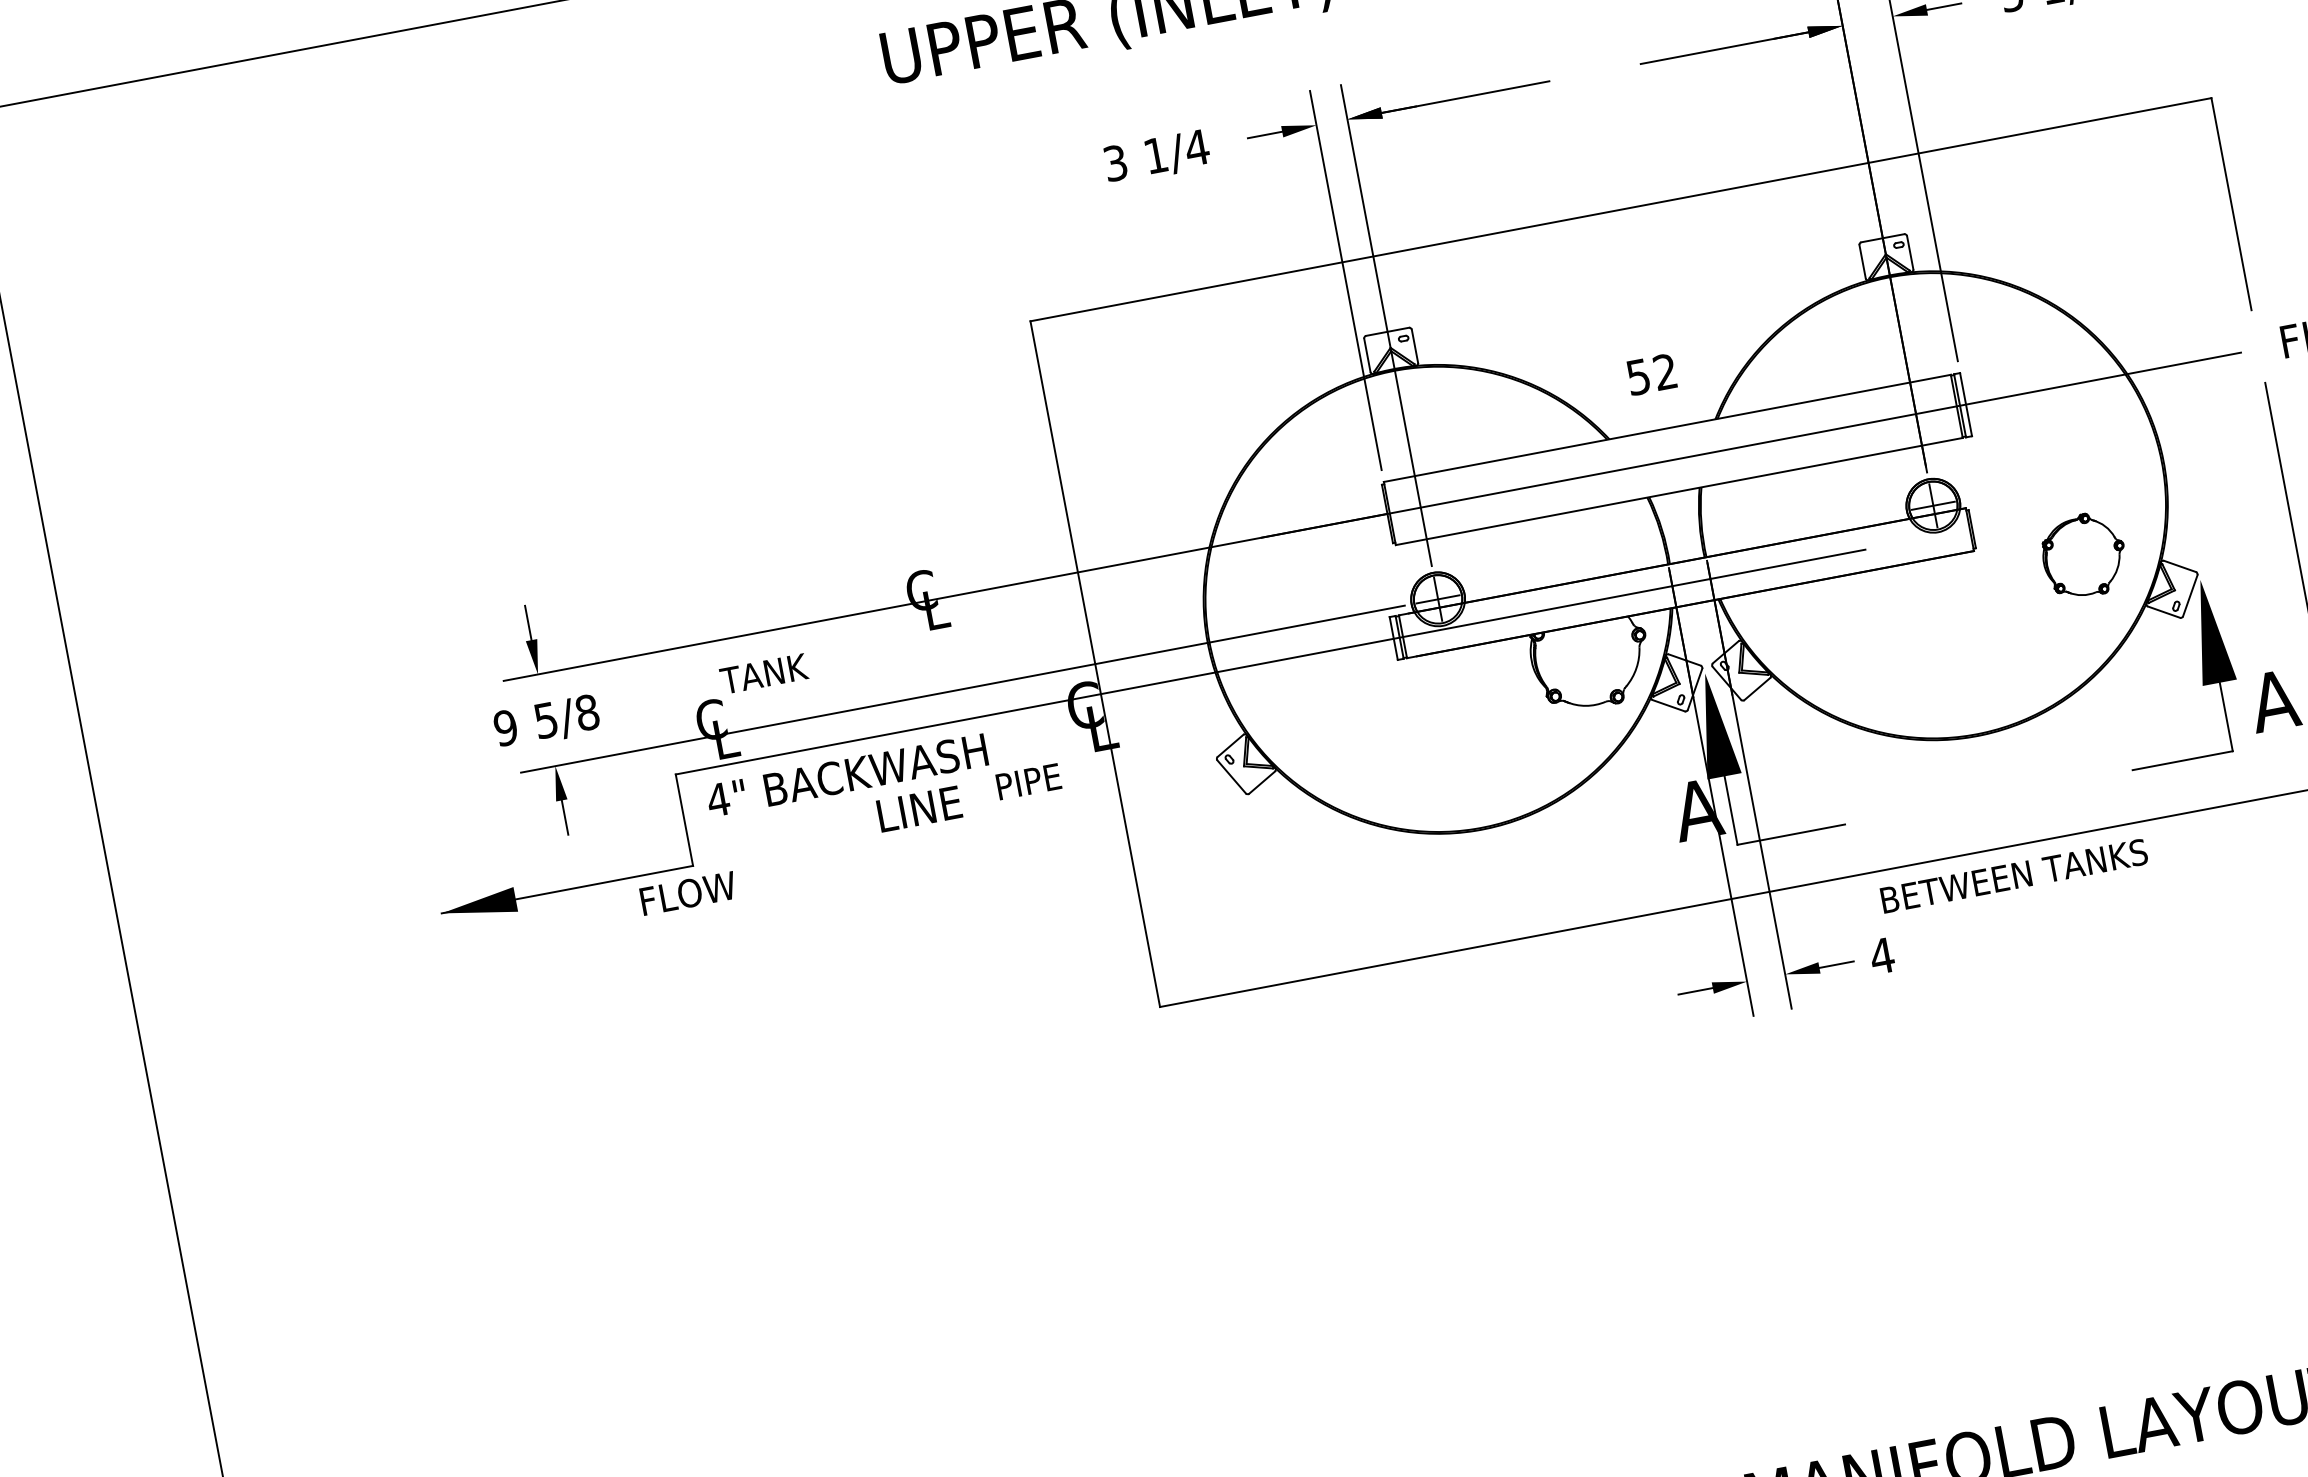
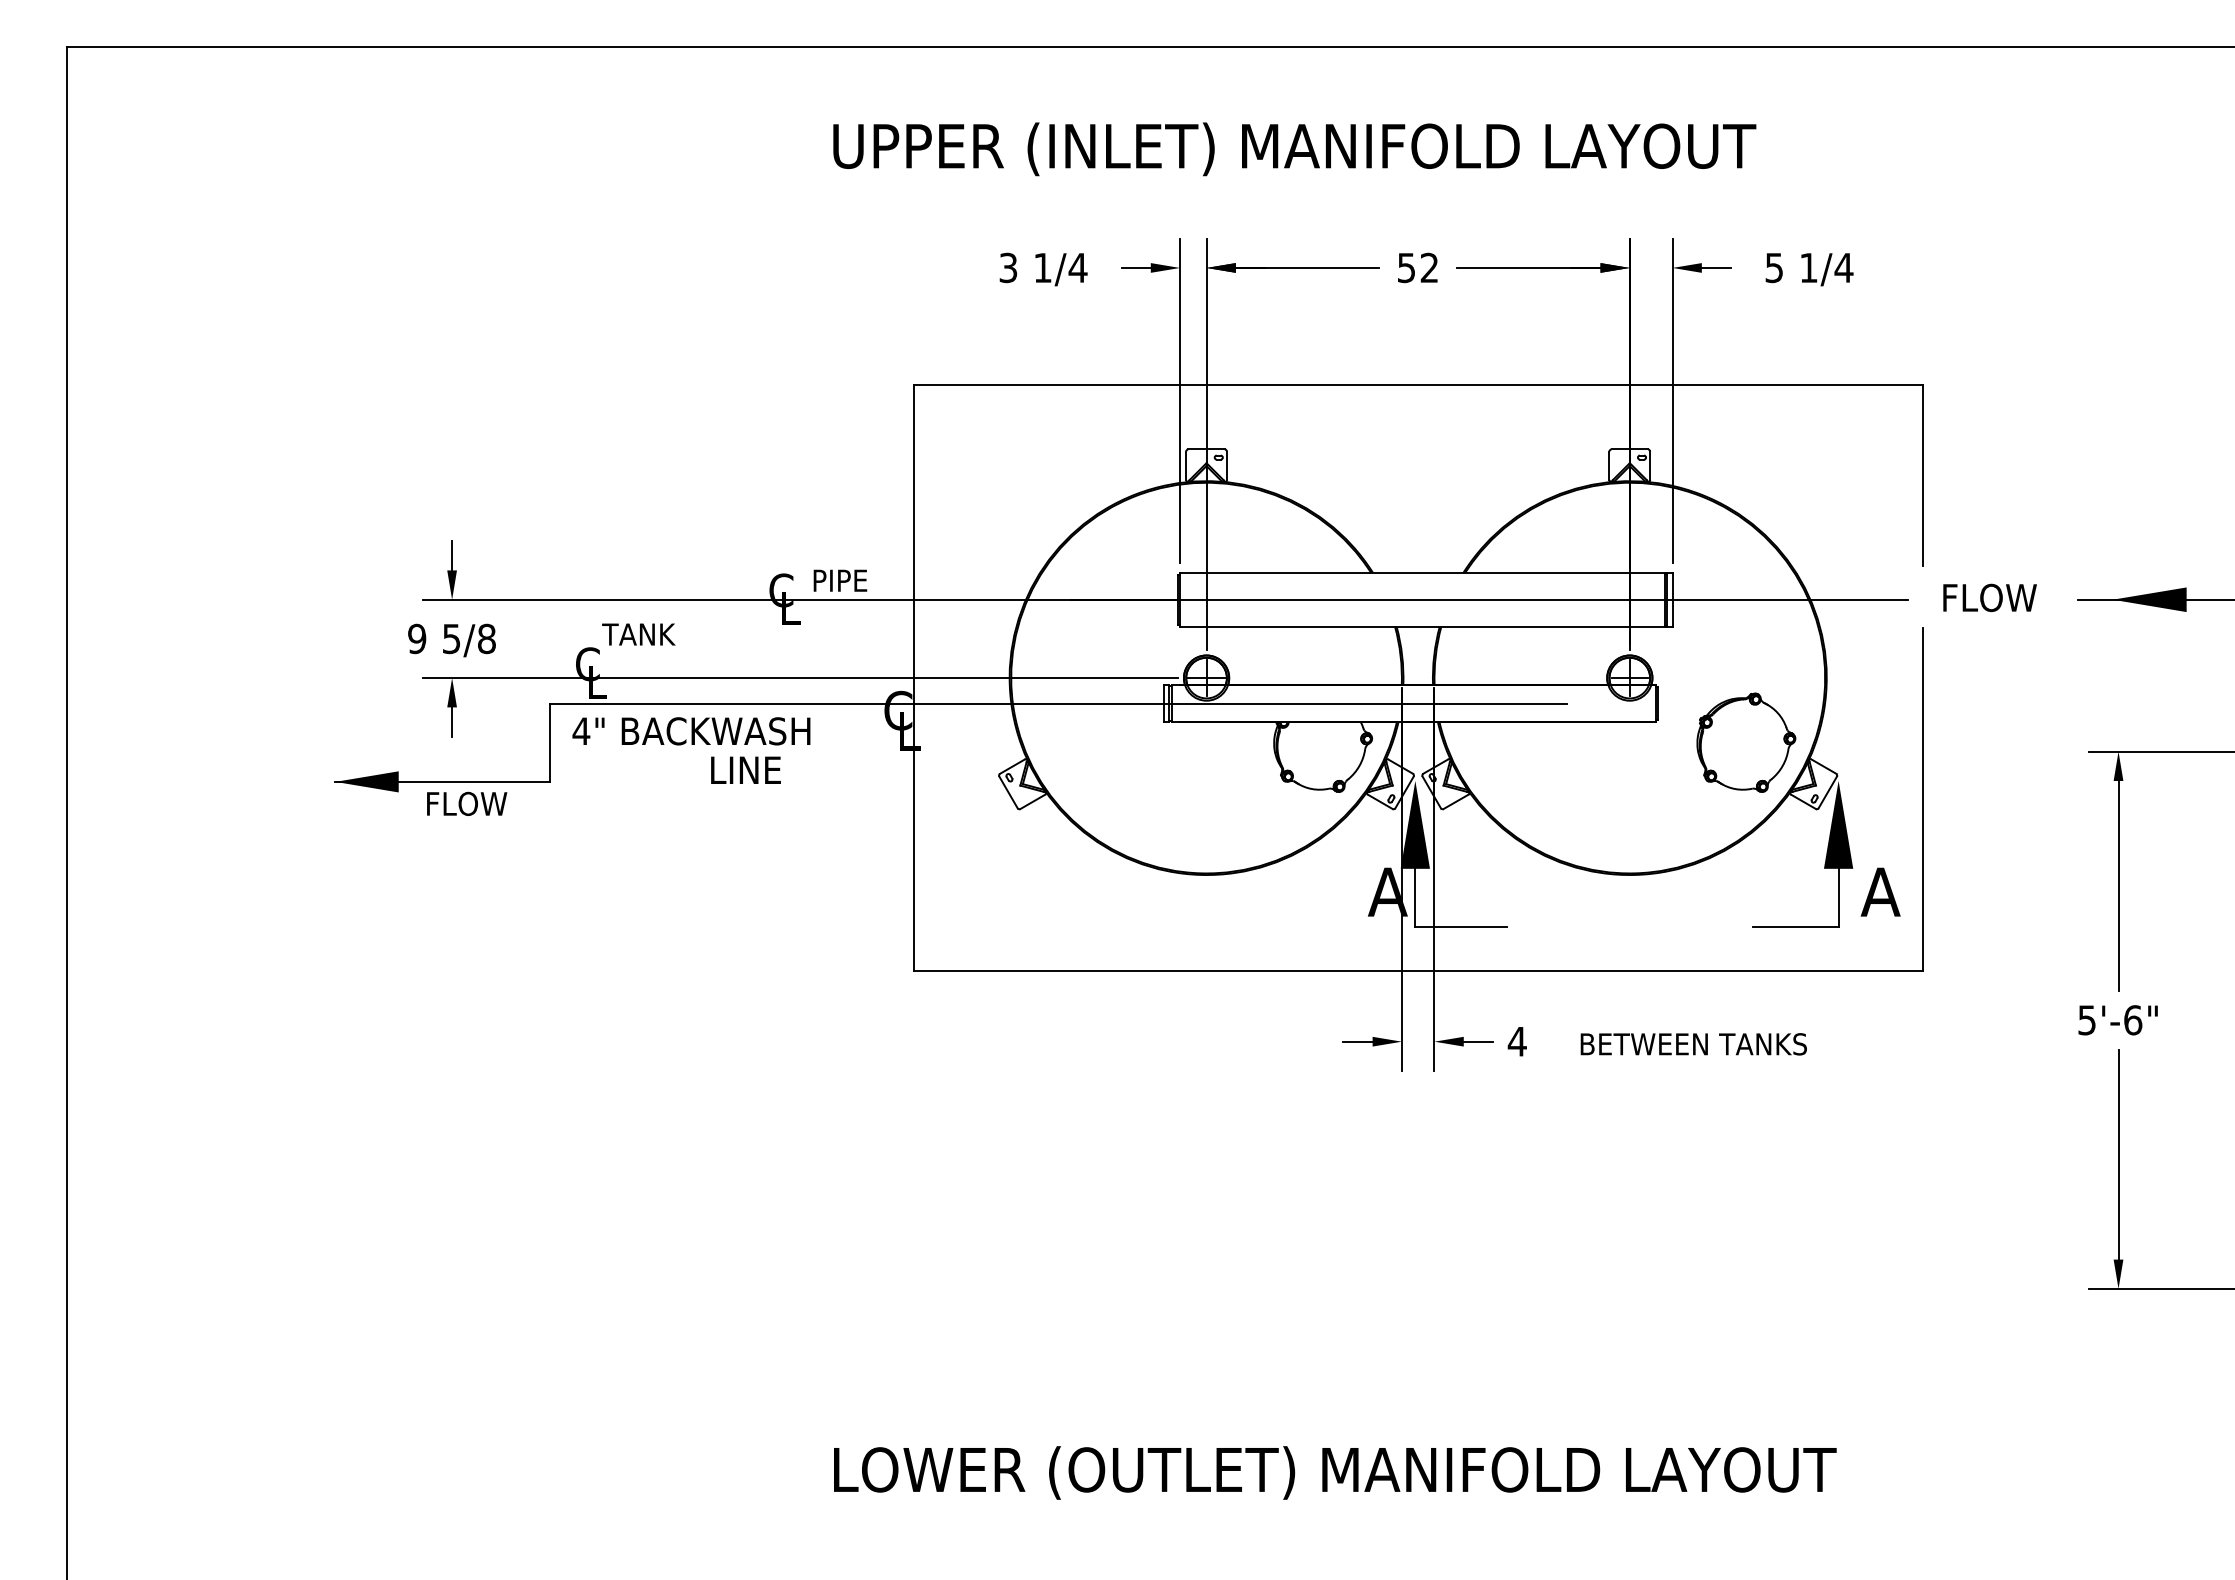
text: (1651, 374) -> (1417, 267), moved
part: (2084, 555) -> (1746, 742), size x1.43
text: (1028, 781) -> (840, 580), moved
text: (2013, 876) -> (1693, 1044), moved
text: (688, 892) -> (467, 803), moved

